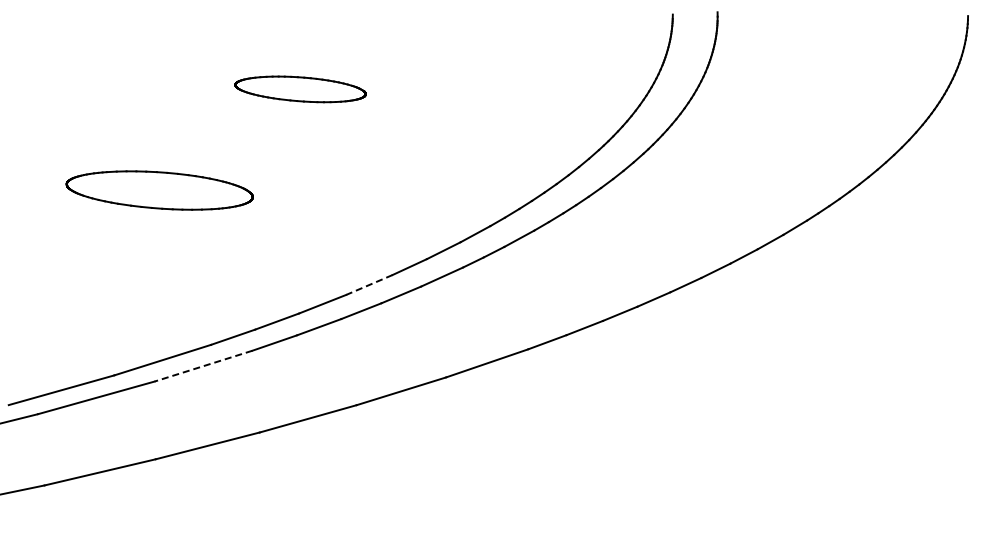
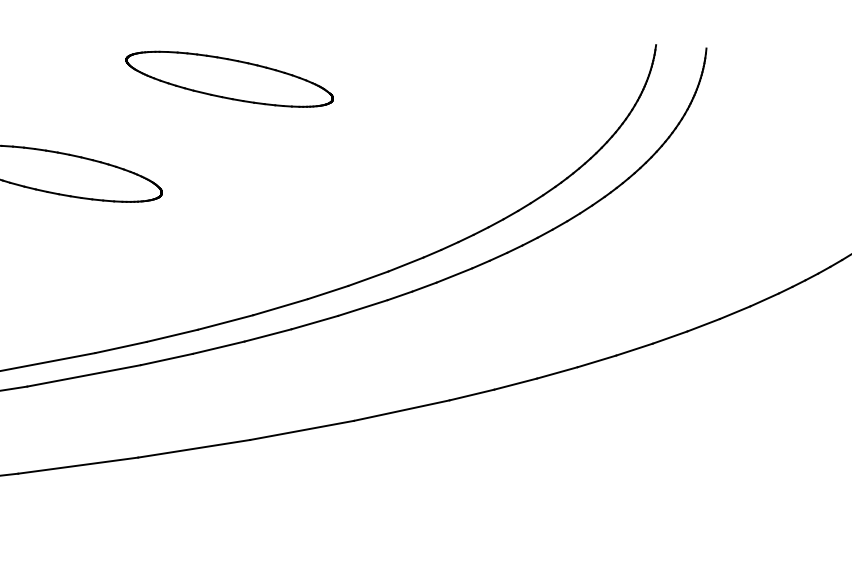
part: (300, 89) -> (229, 79), size x1.43
line: (368, 285) -> (279, 307), dashed -> solid
line: (203, 366) -> (84, 376), dashed -> solid

